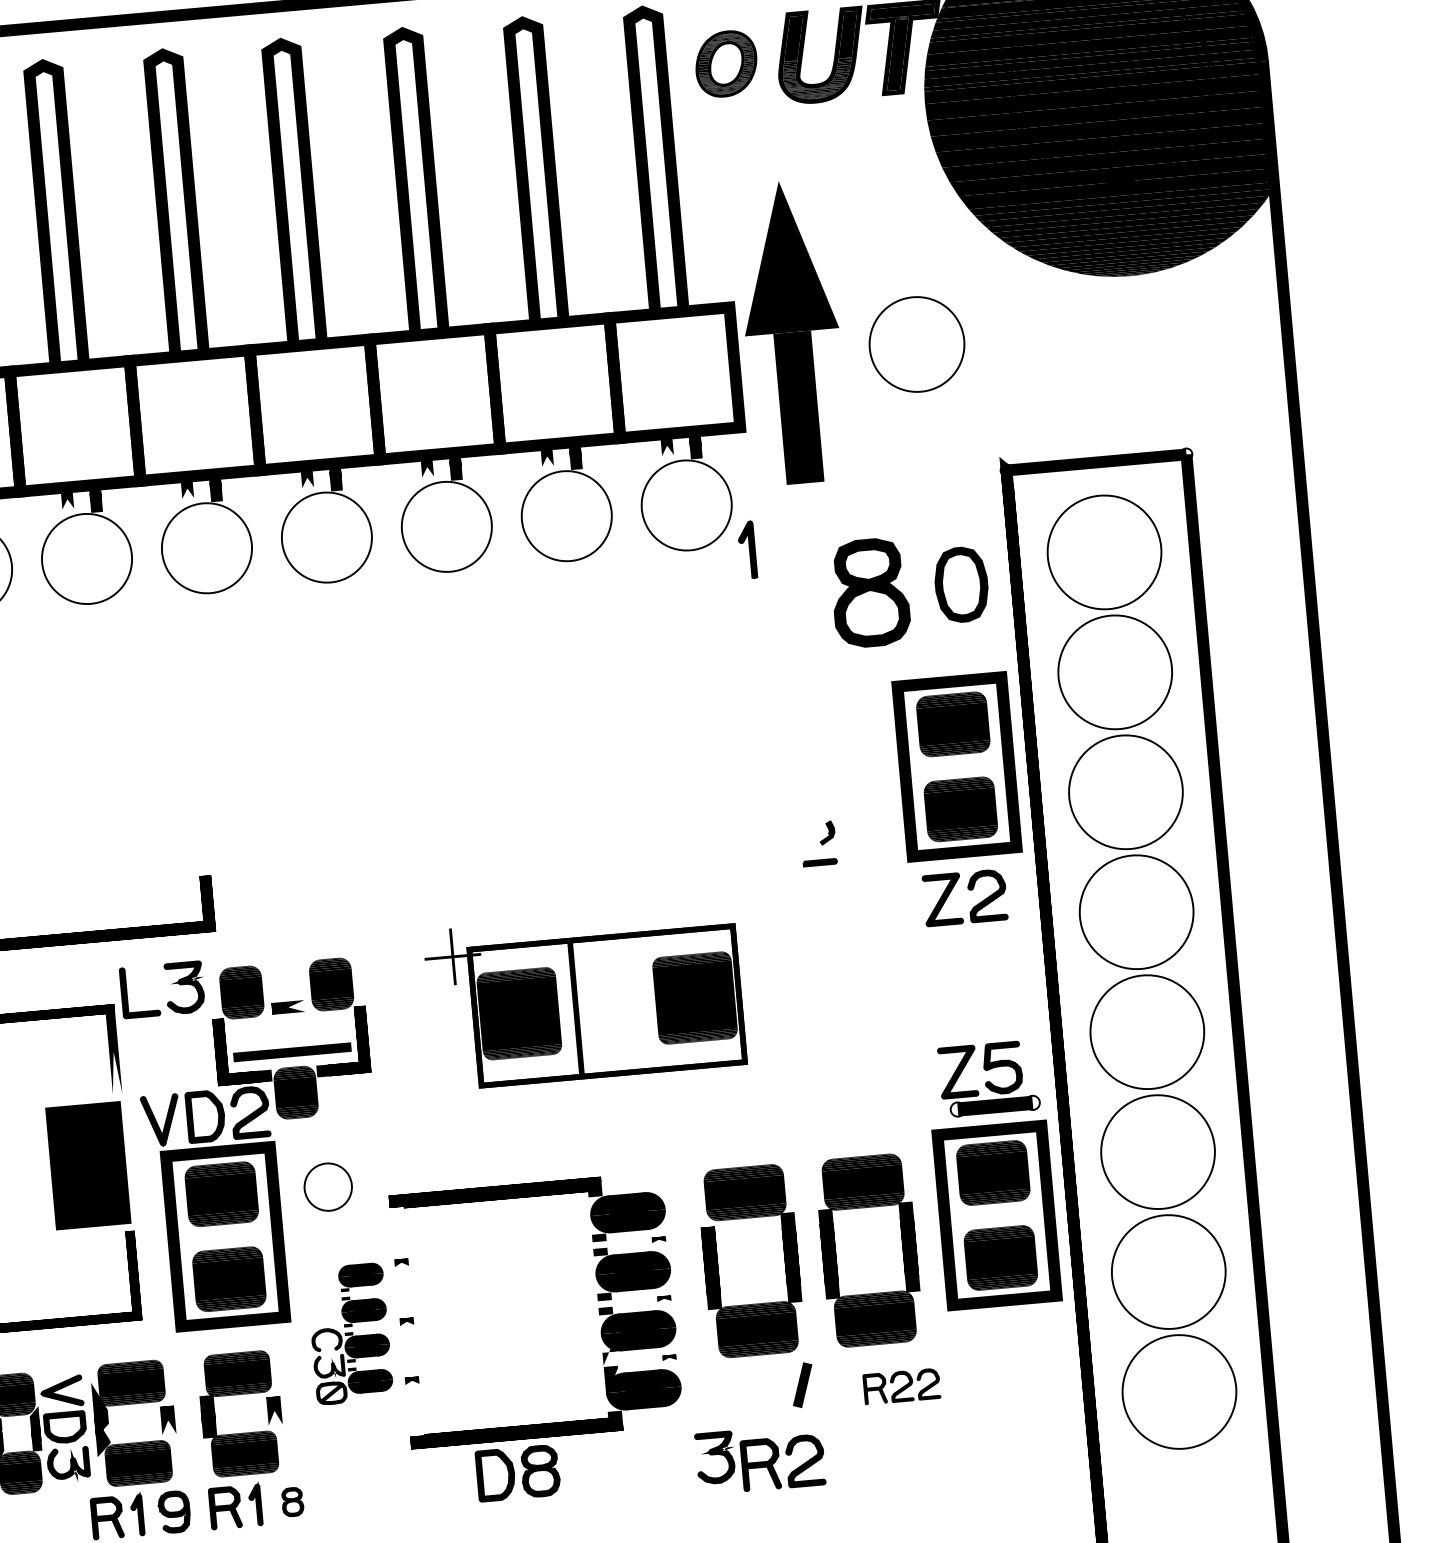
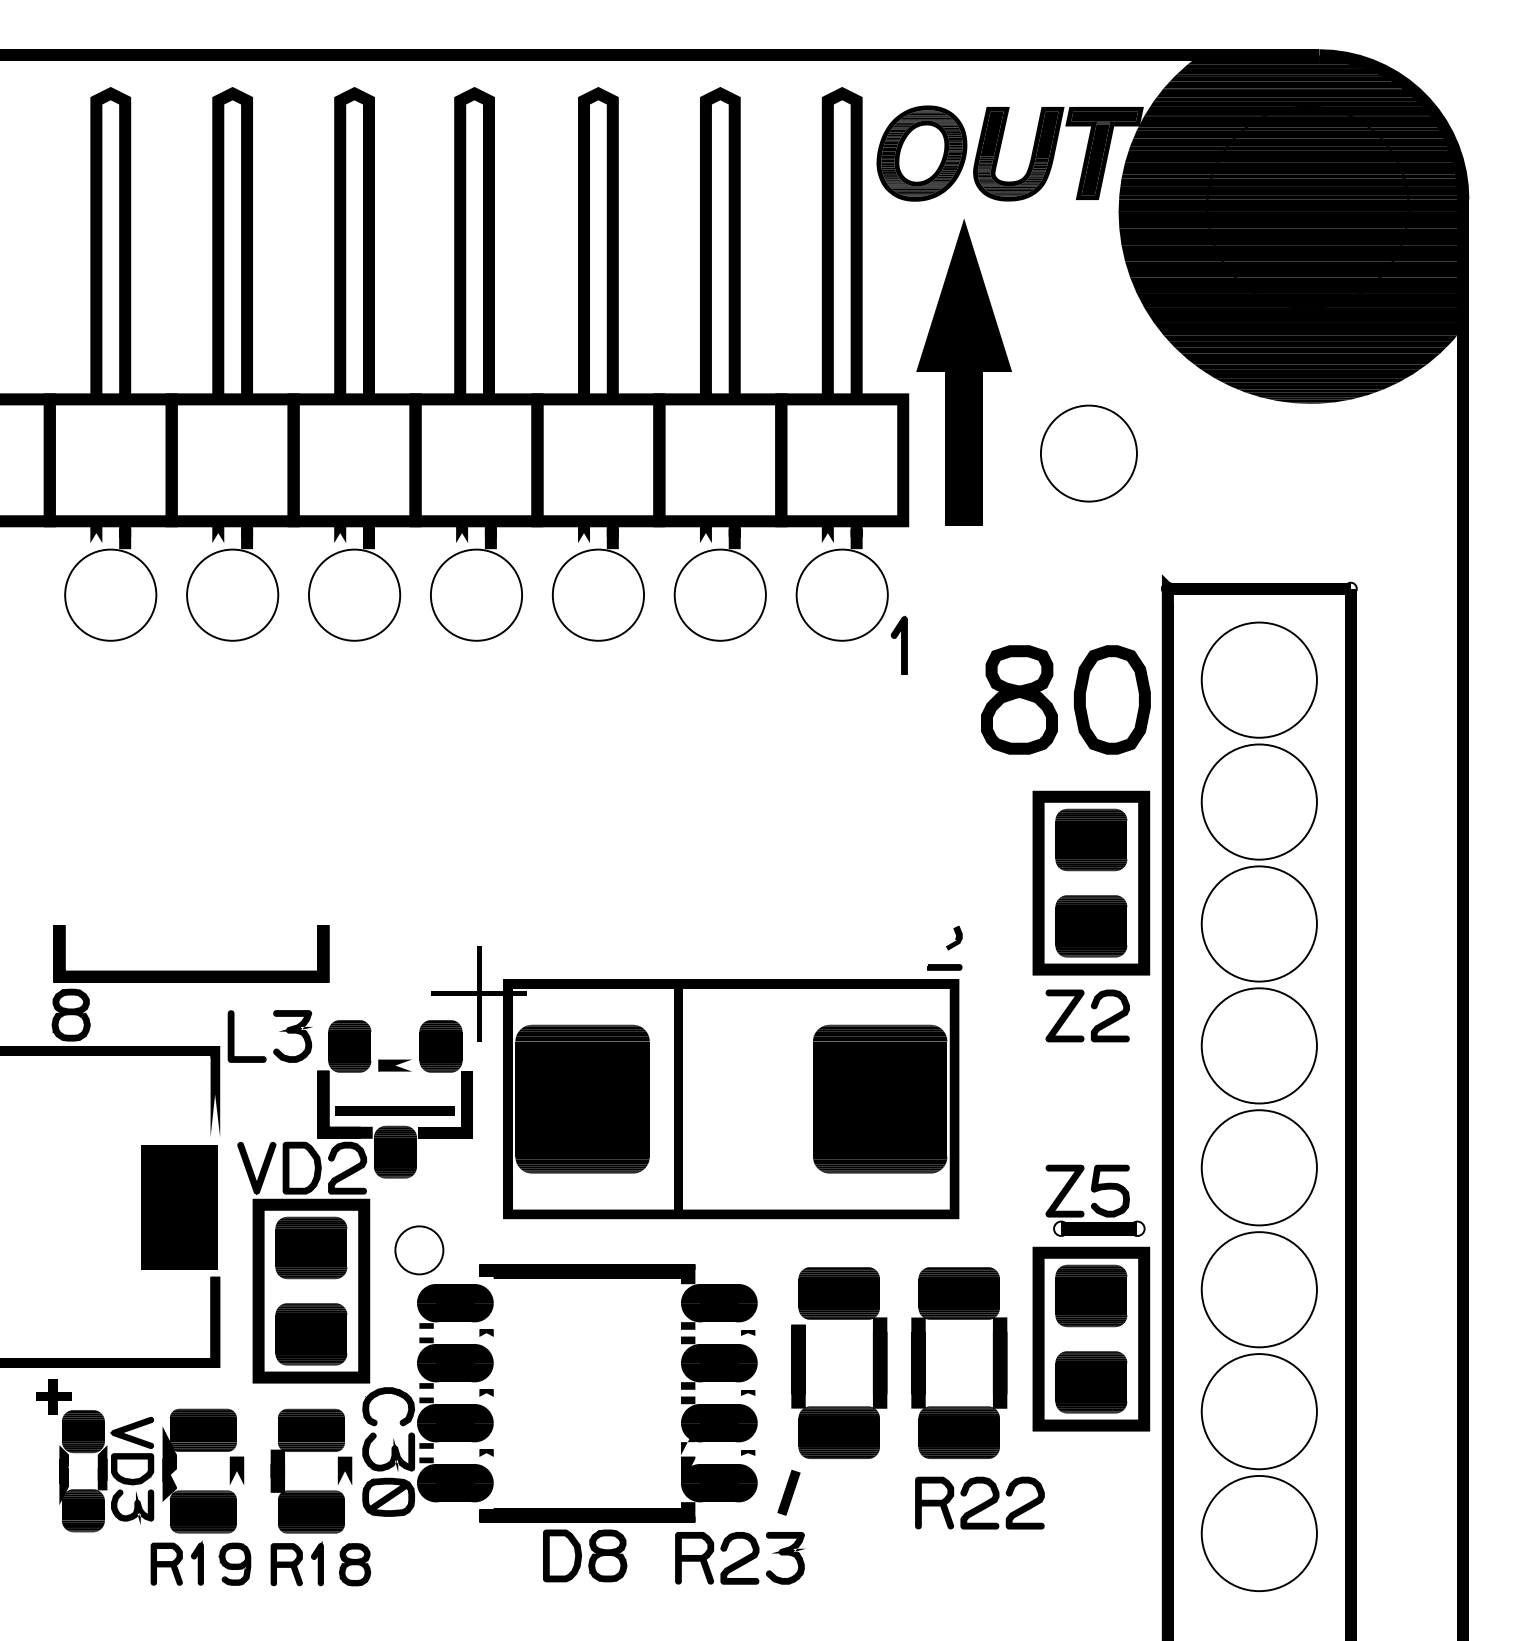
part: (725, 63) -> (921, 153), size x1.43
part: (791, 332) -> (963, 372), moved
part: (960, 584) -> (1111, 699), size x1.43
part: (585, 997) -> (695, 1082), size x1.67
part: (349, 1334) -> (427, 1400), size x1.67
line: (802, 1384) -> (788, 1492), moved
part: (901, 1386) -> (979, 1502), size x1.67
part: (777, 1460) -> (711, 1555), moved
part: (292, 1501) -> (355, 1564), size x1.43

